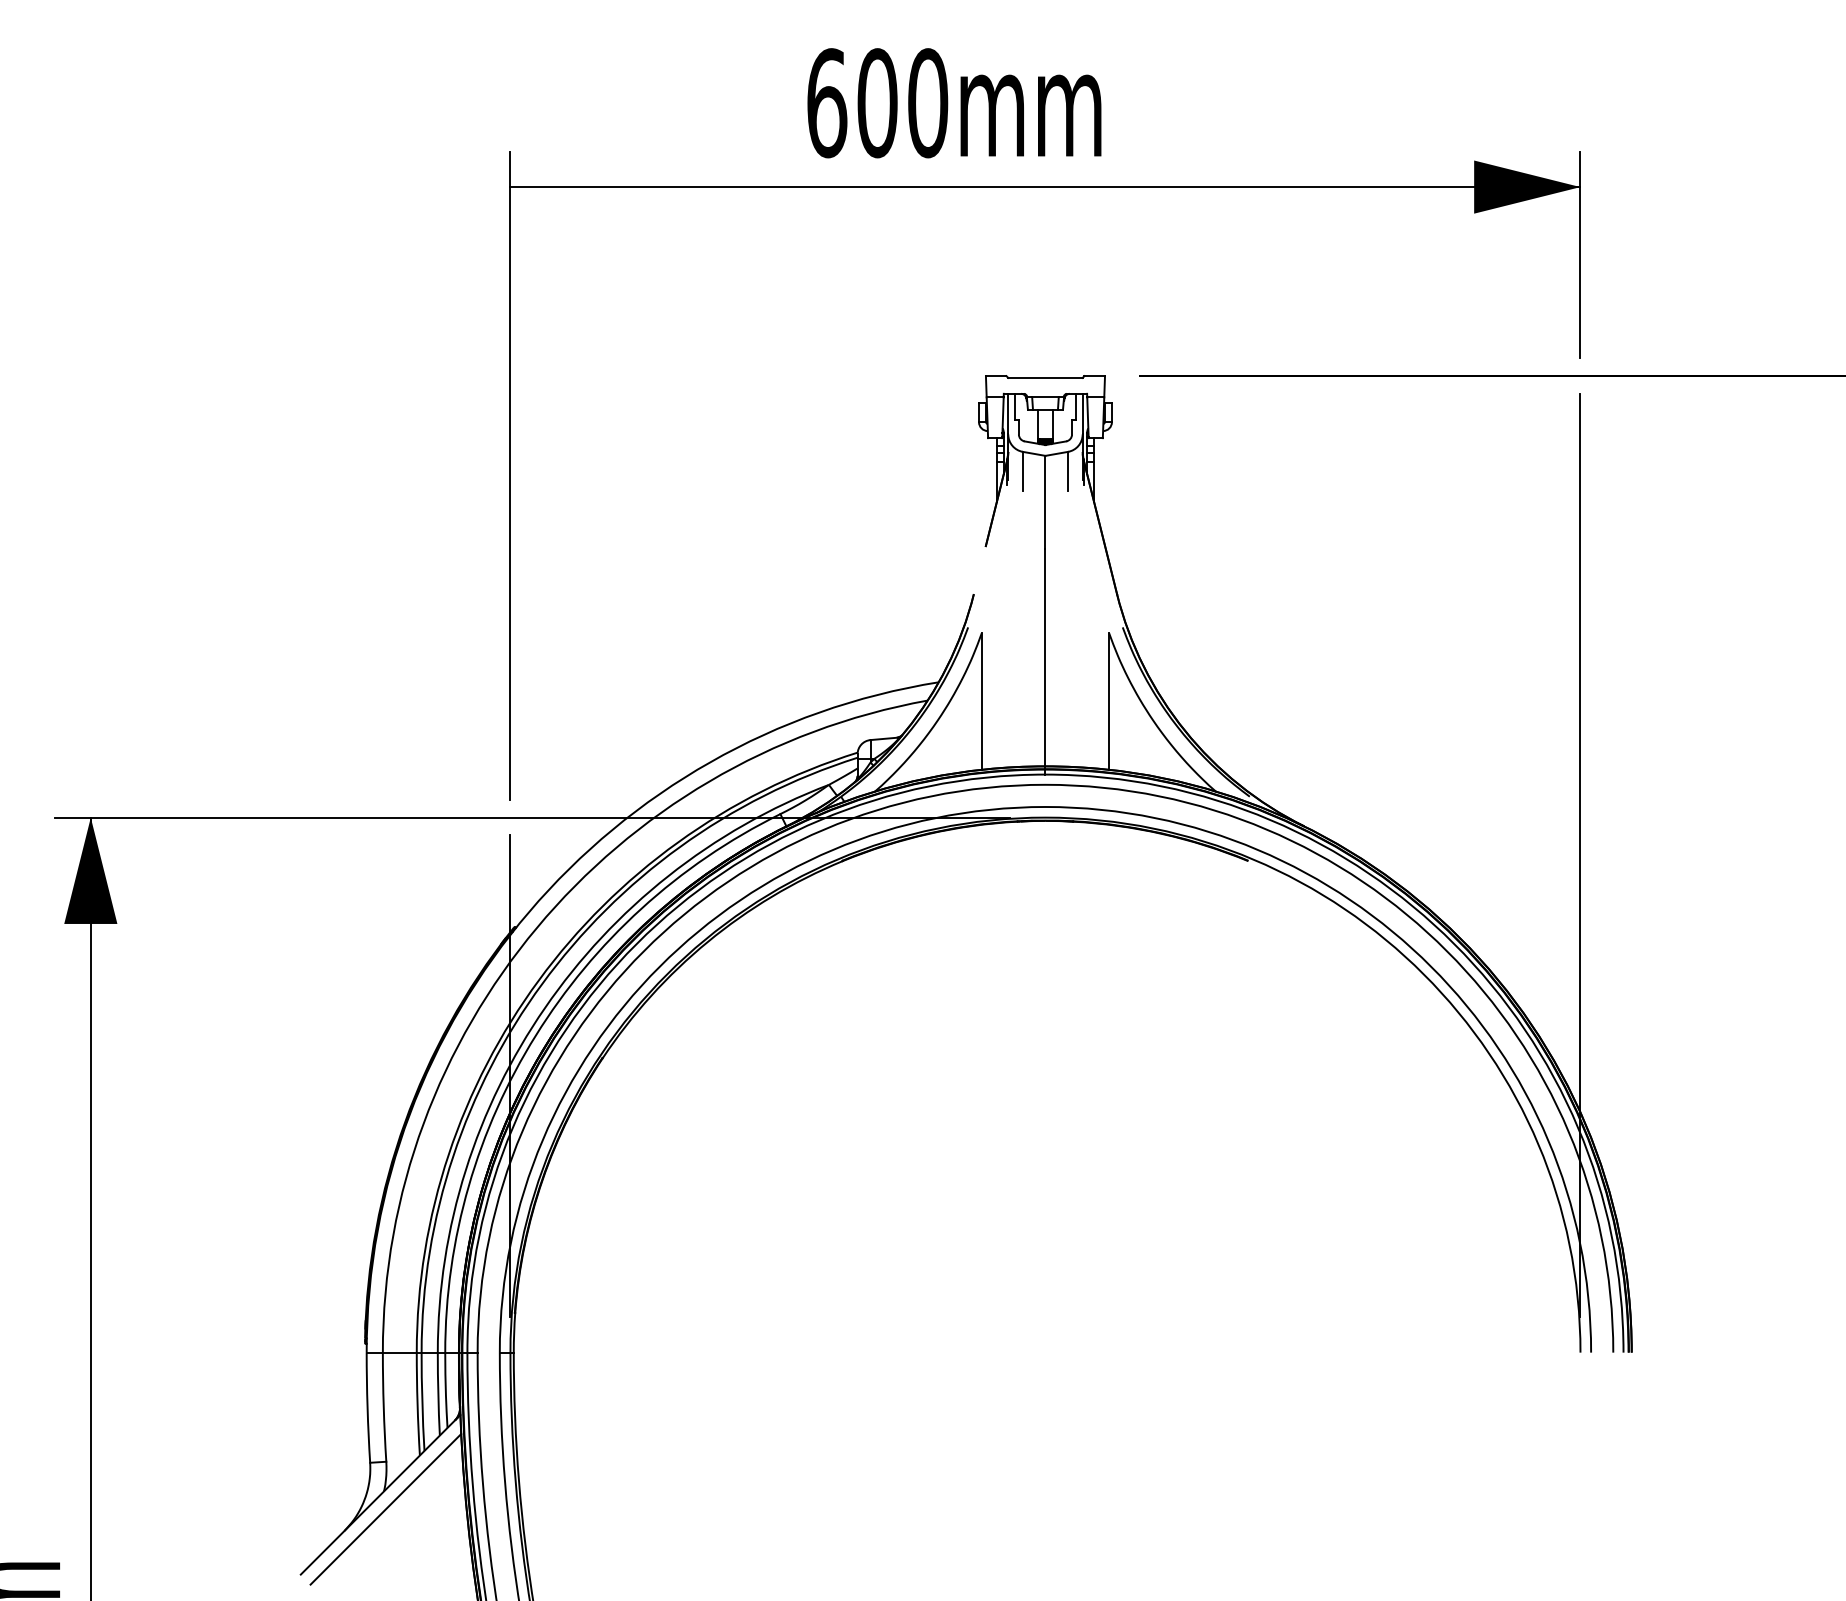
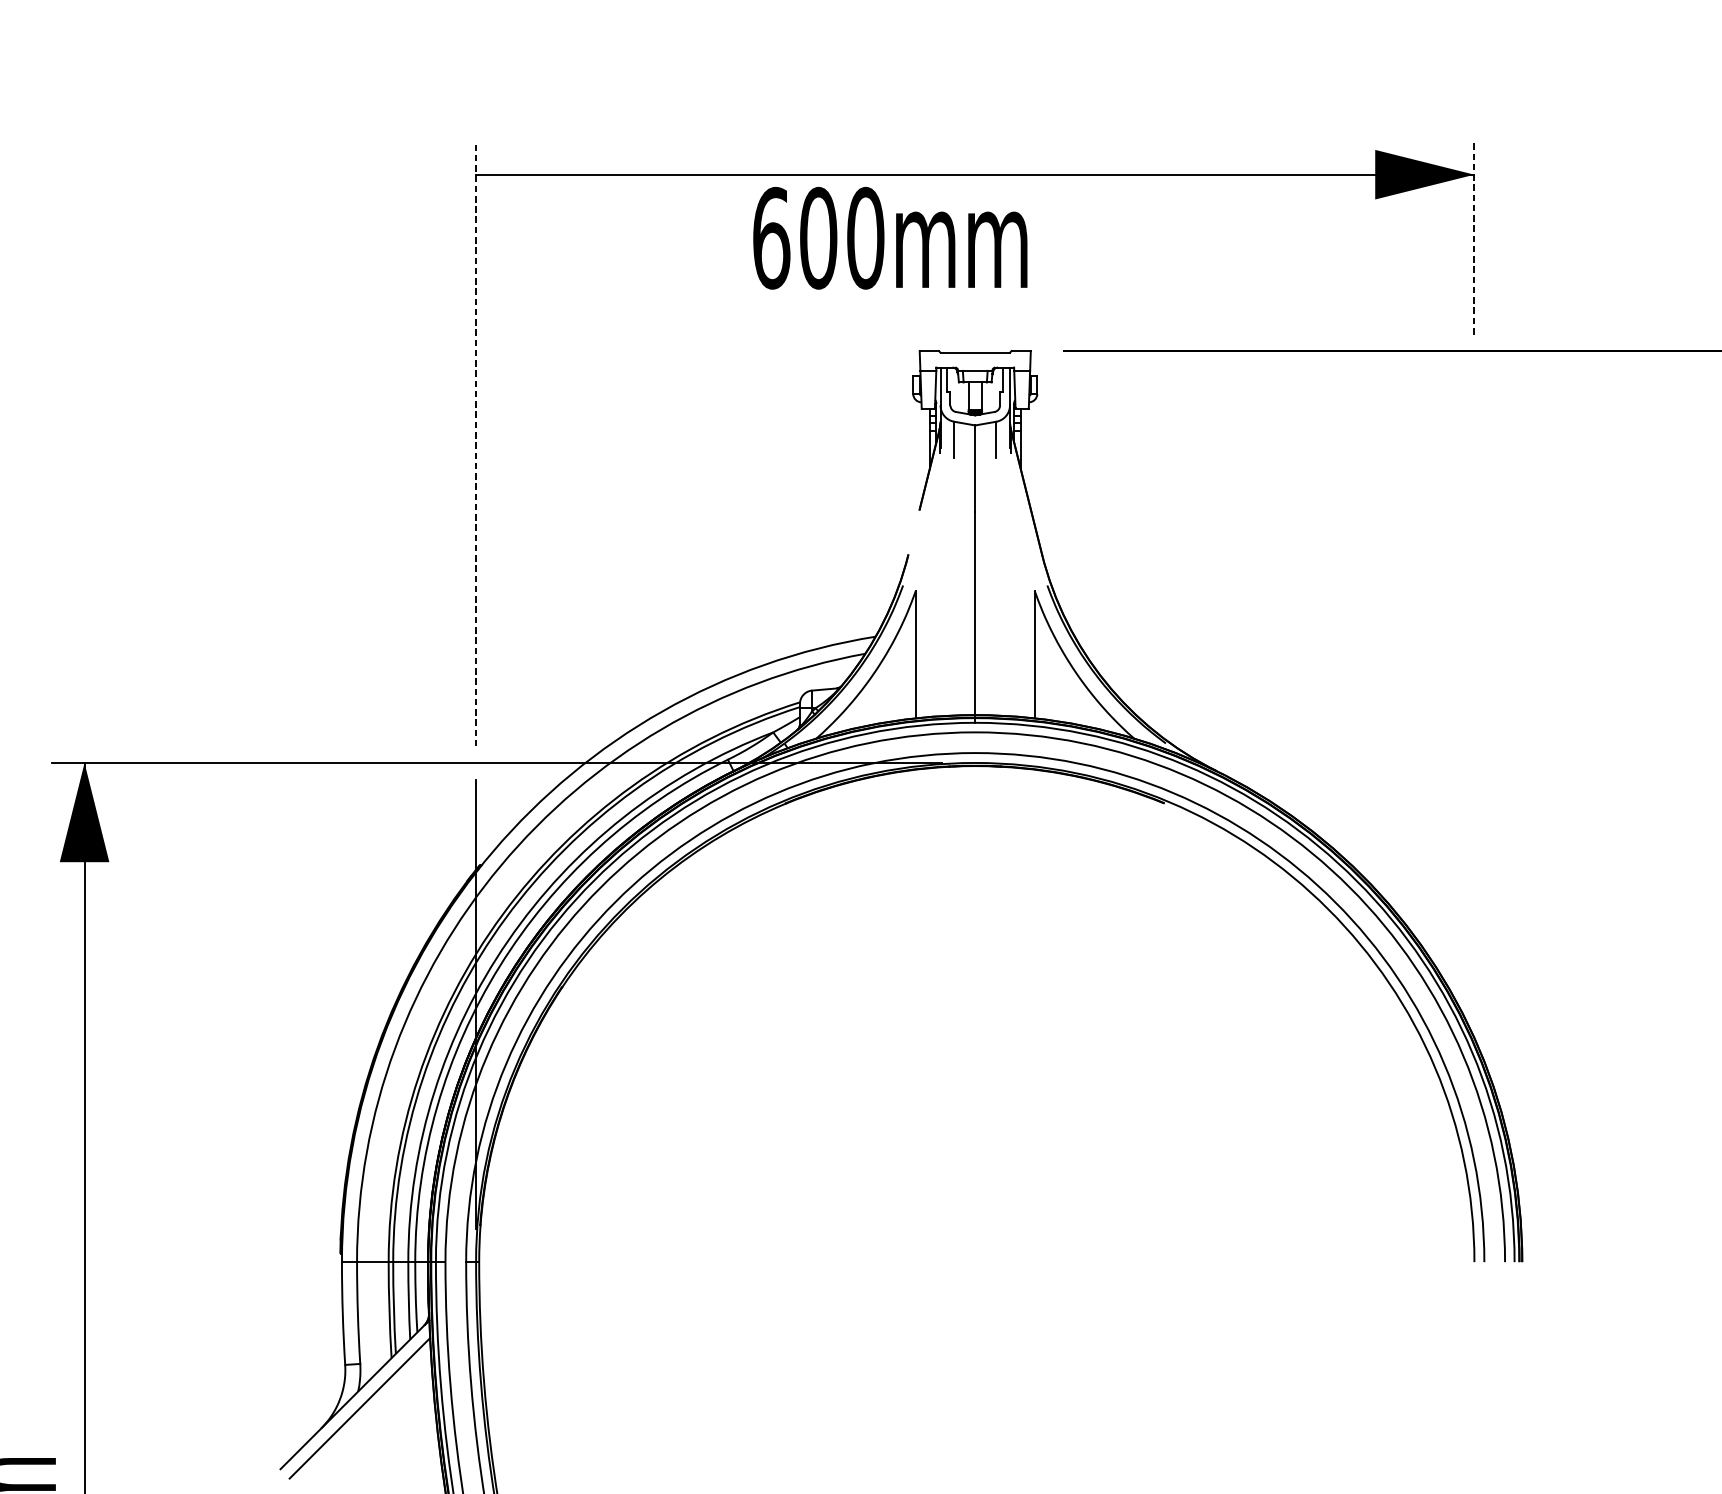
text: (954, 103) -> (890, 238), moved
line: (1580, 254) -> (1474, 237), solid -> dashed
line: (510, 475) -> (476, 443), solid -> dashed
line: (1580, 855) -> (1474, 798), removed

